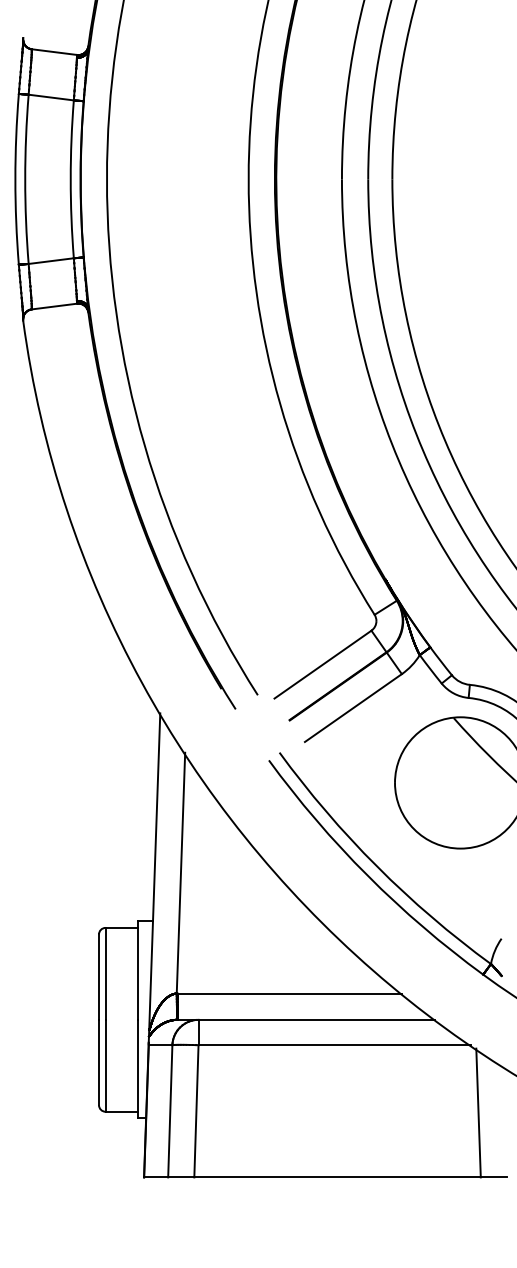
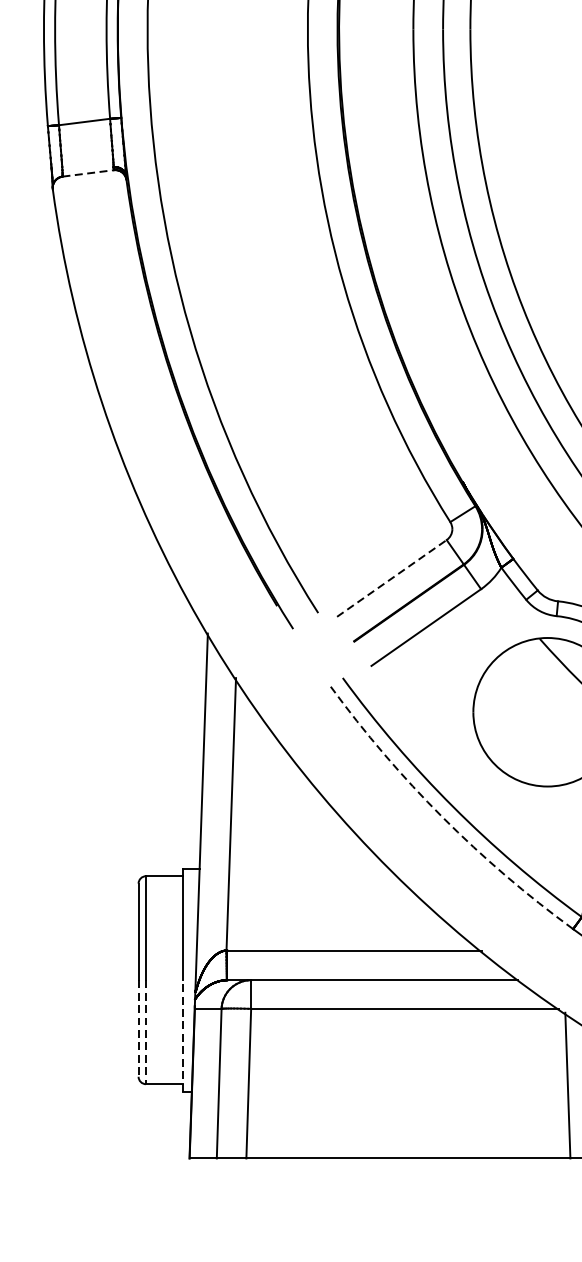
line: (54, 306) -> (88, 173), solid -> dashed
line: (323, 664) -> (392, 578), solid -> dashed
arc: (367, 875) -> (442, 816), solid -> dashed
line: (99, 1062) -> (139, 1028), solid -> dashed
line: (105, 1065) -> (145, 1031), solid -> dashed
line: (138, 1068) -> (183, 1035), solid -> dashed

